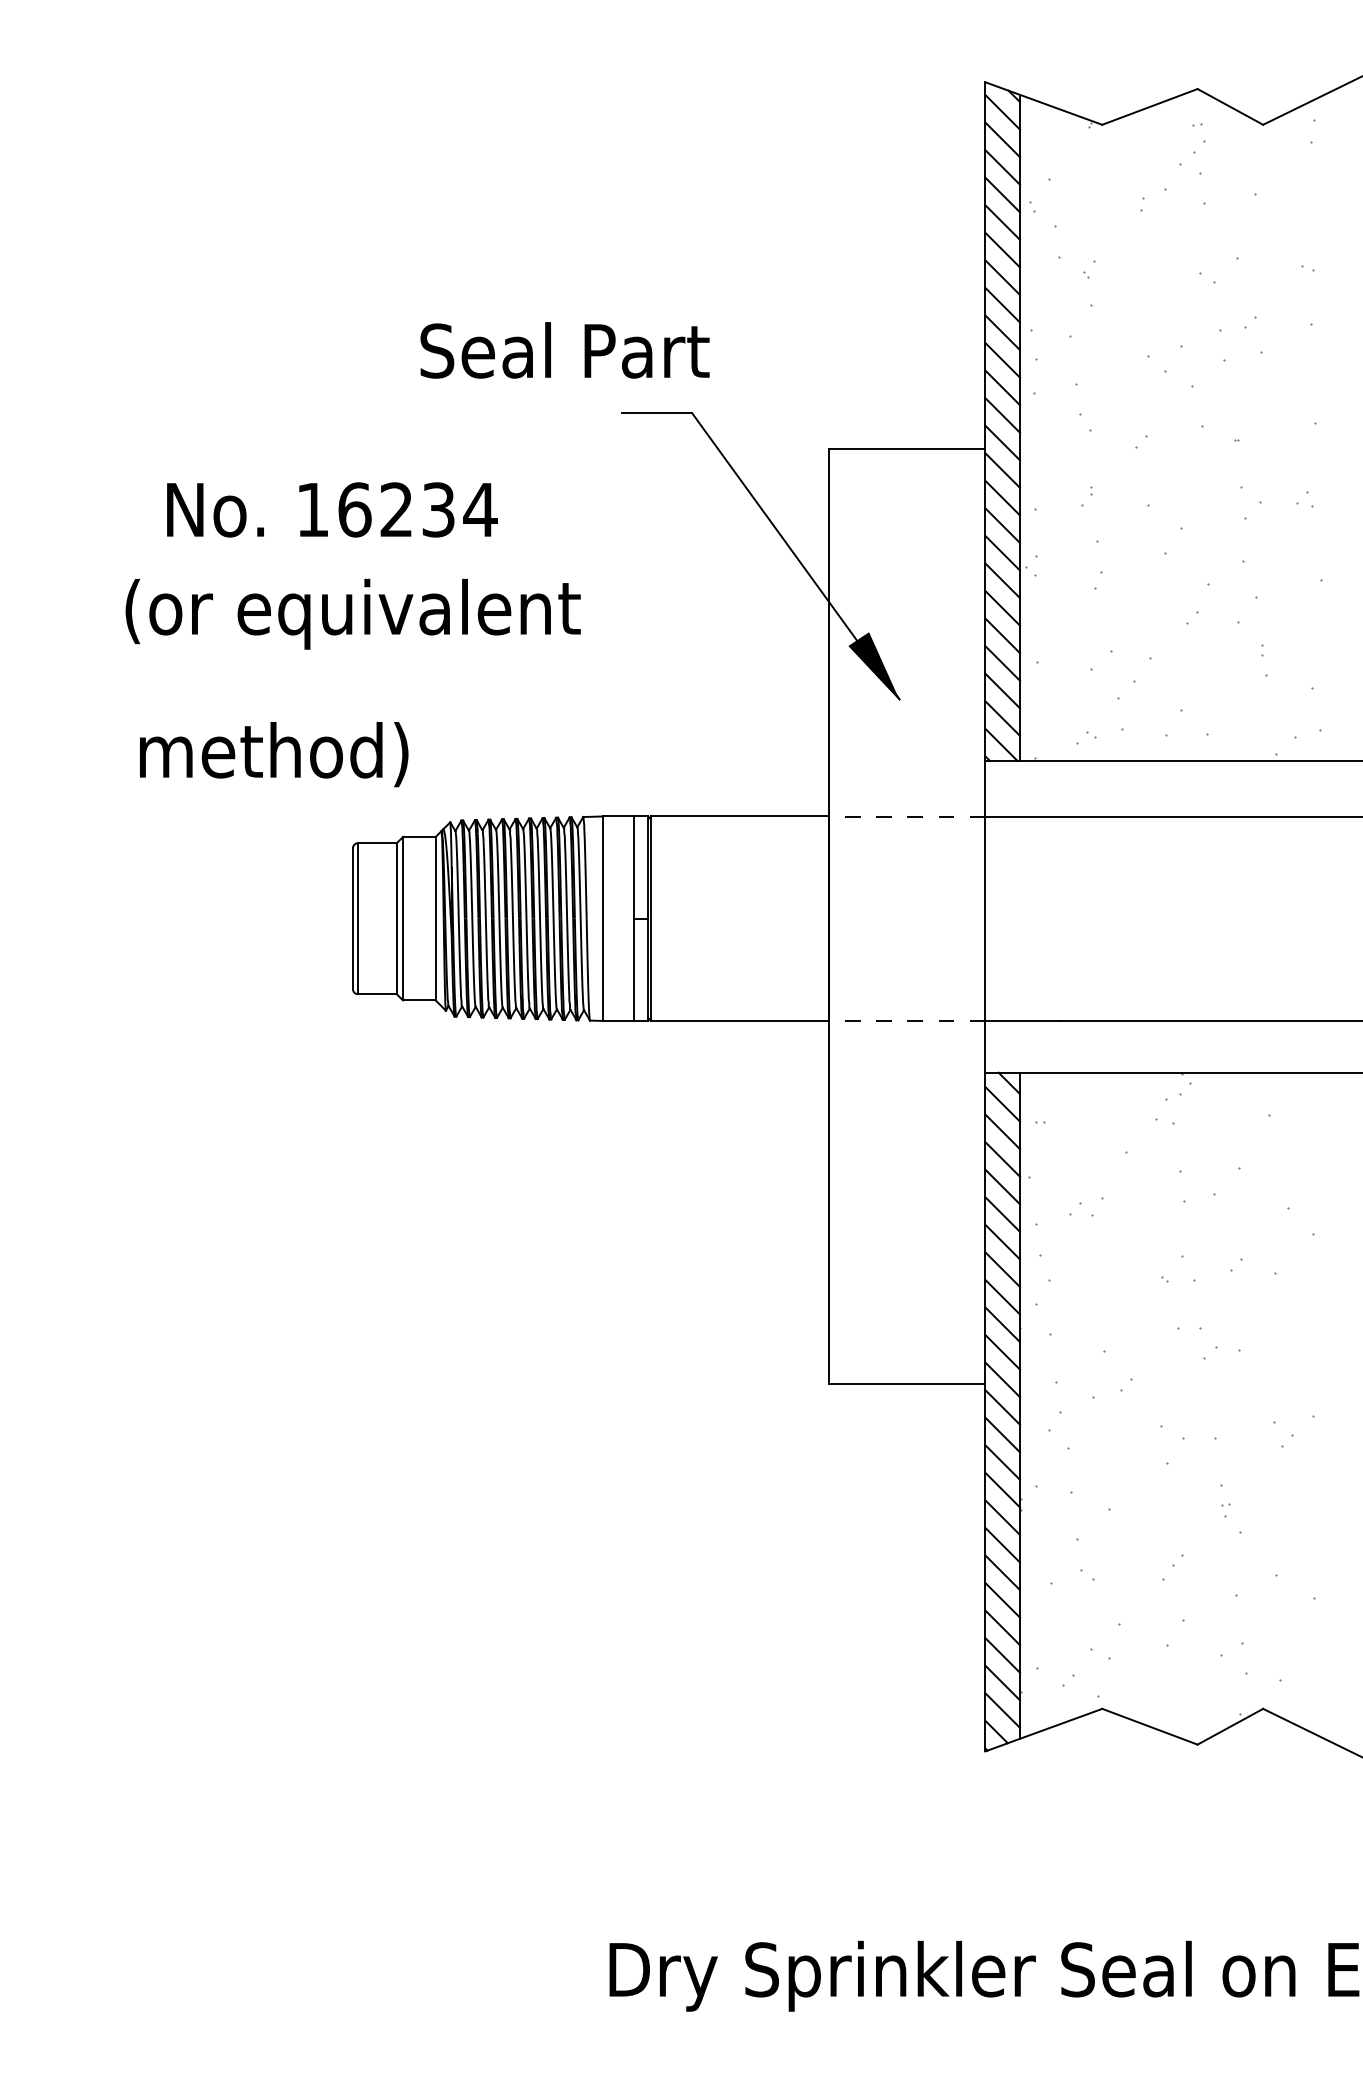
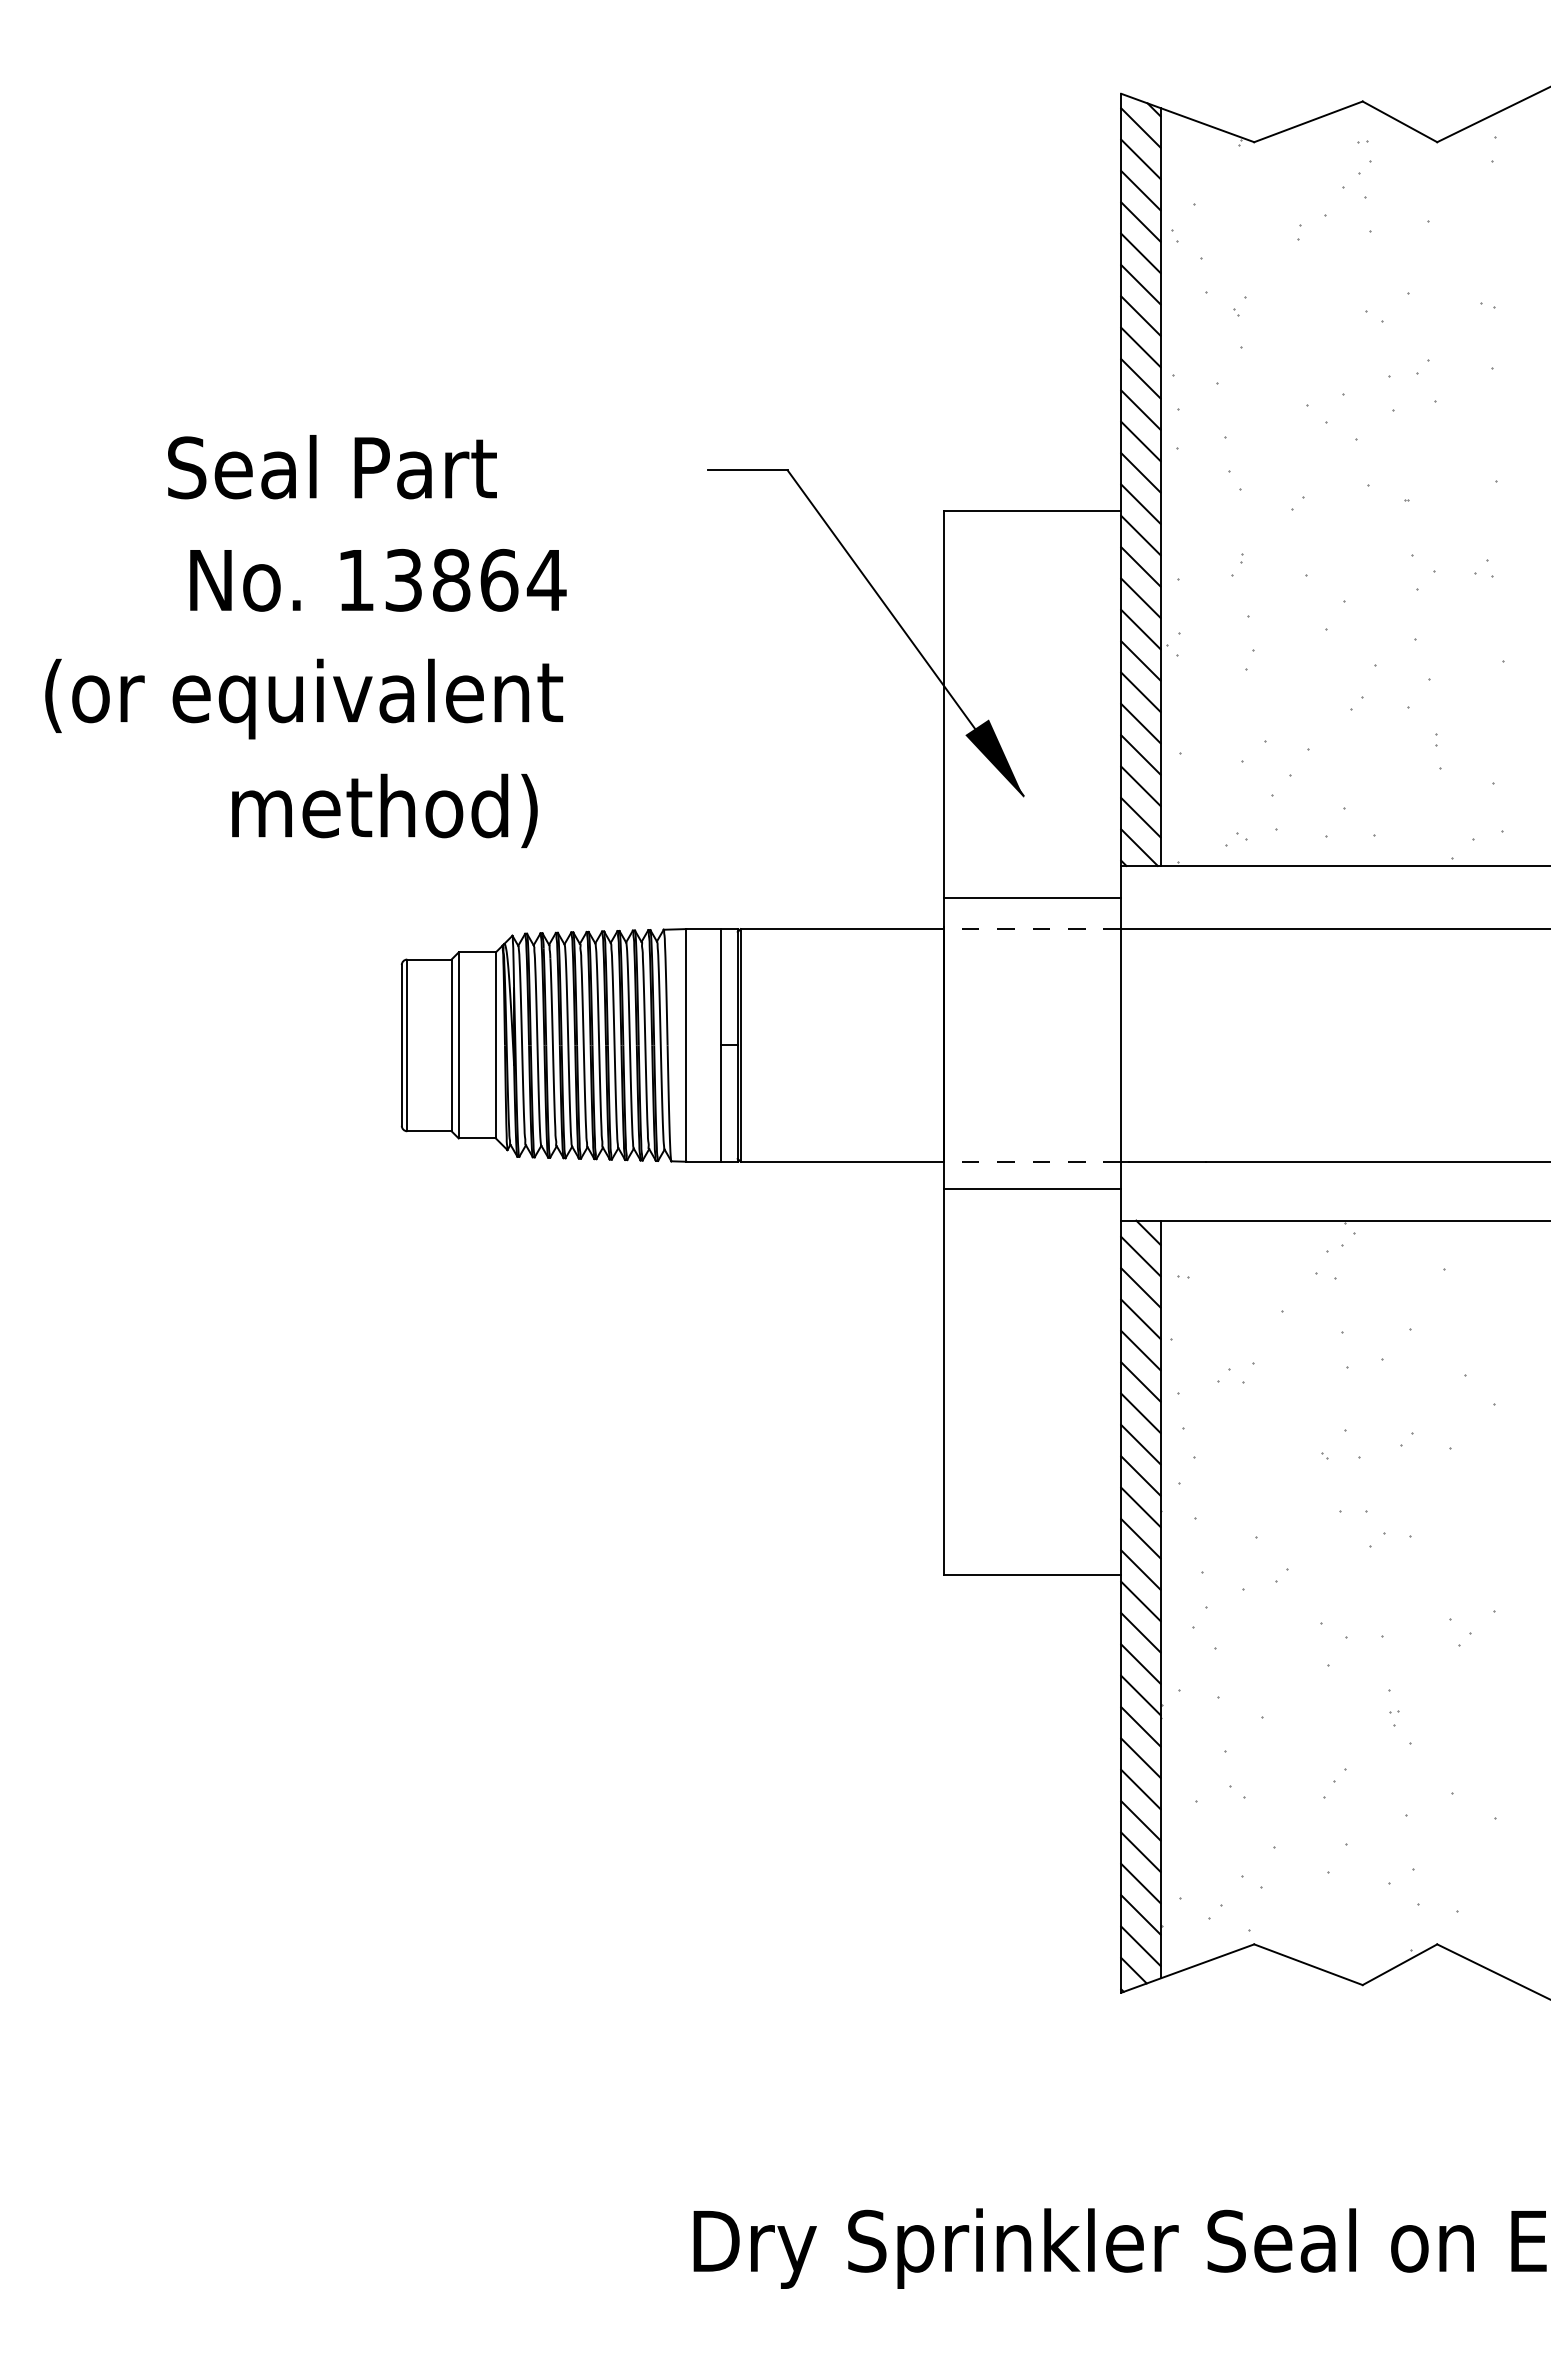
text: (564, 350) -> (331, 467), moved
text: (396, 509) -> (451, 579), 16234 -> 13864
text: (352, 613) -> (303, 698), moved
text: (274, 754) -> (385, 810), moved
line: (907, 788) -> (1032, 897), added
line: (907, 1044) -> (1032, 1188), added

